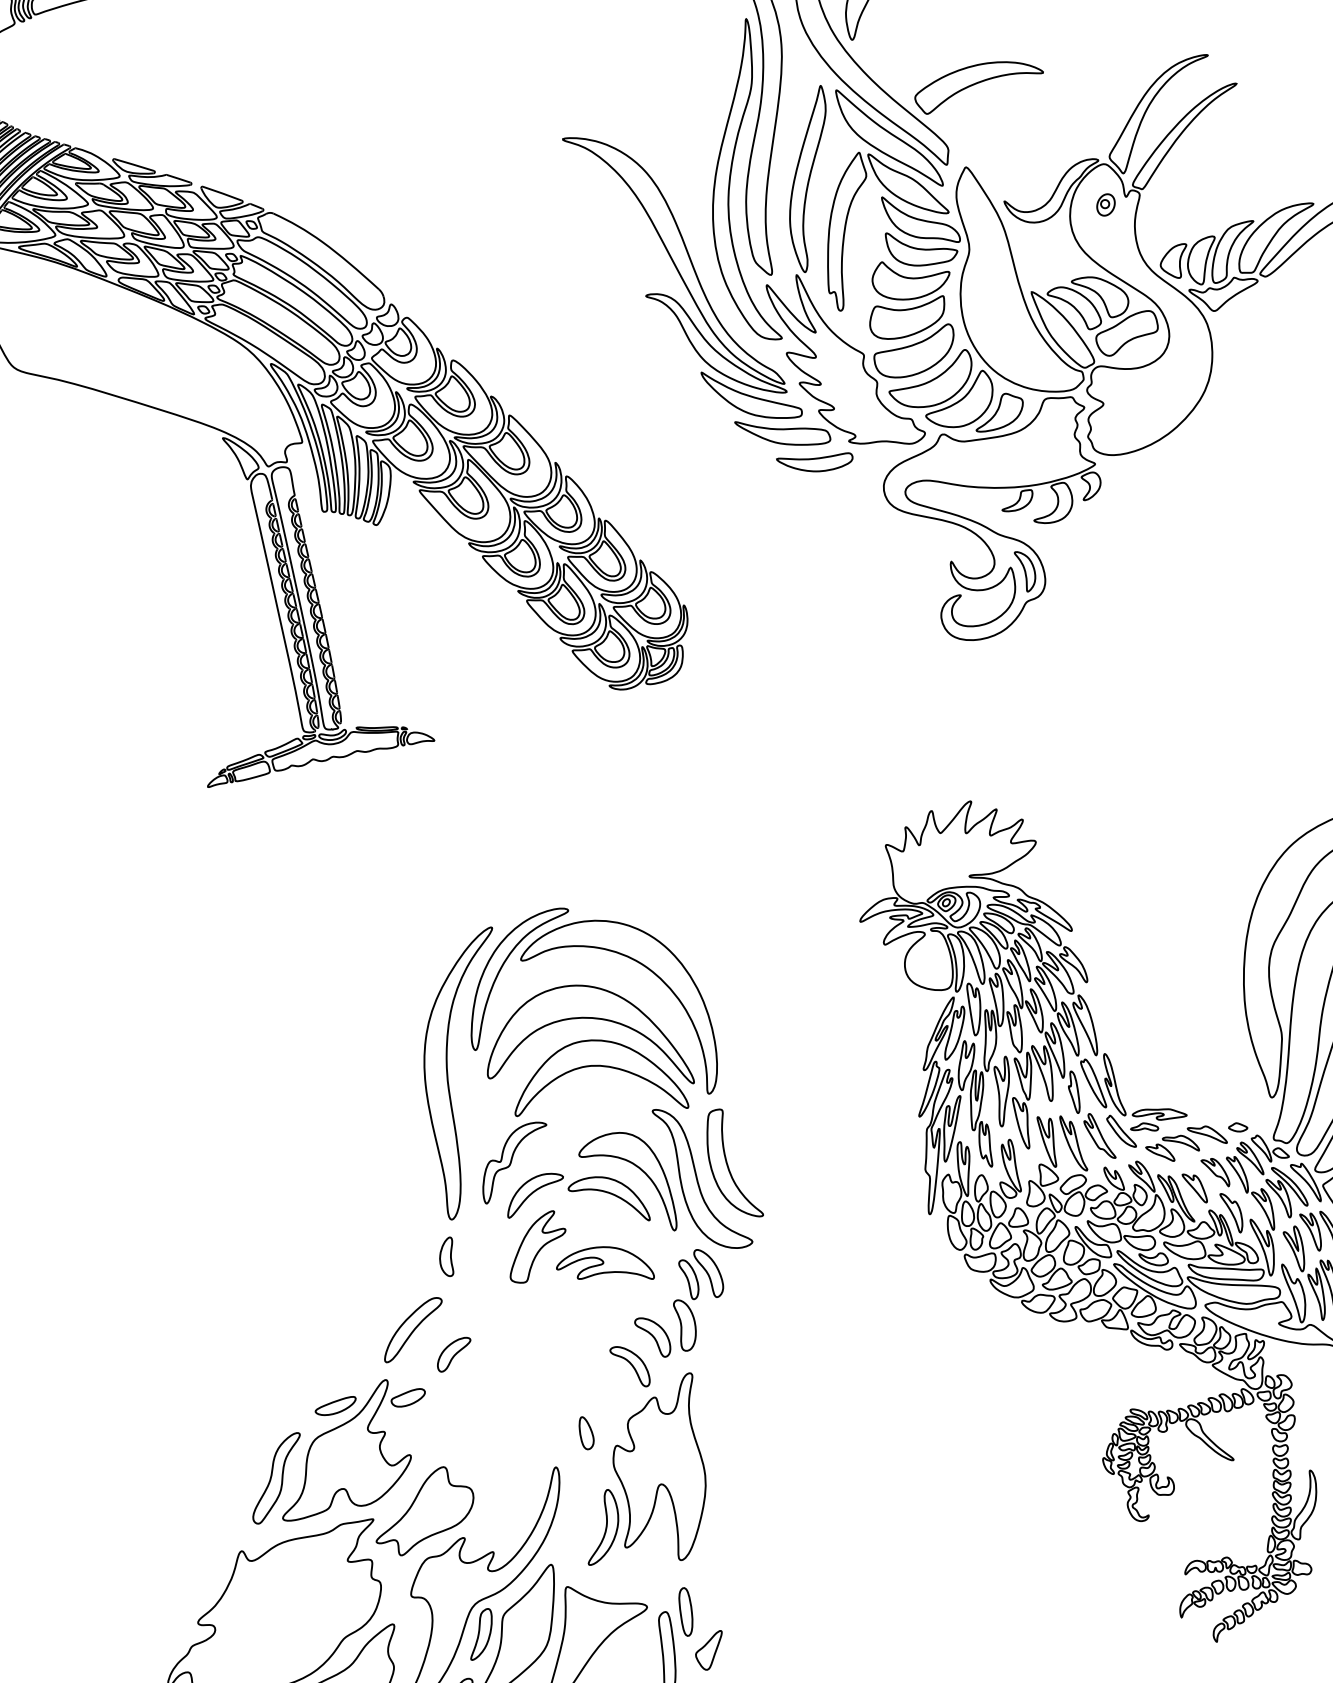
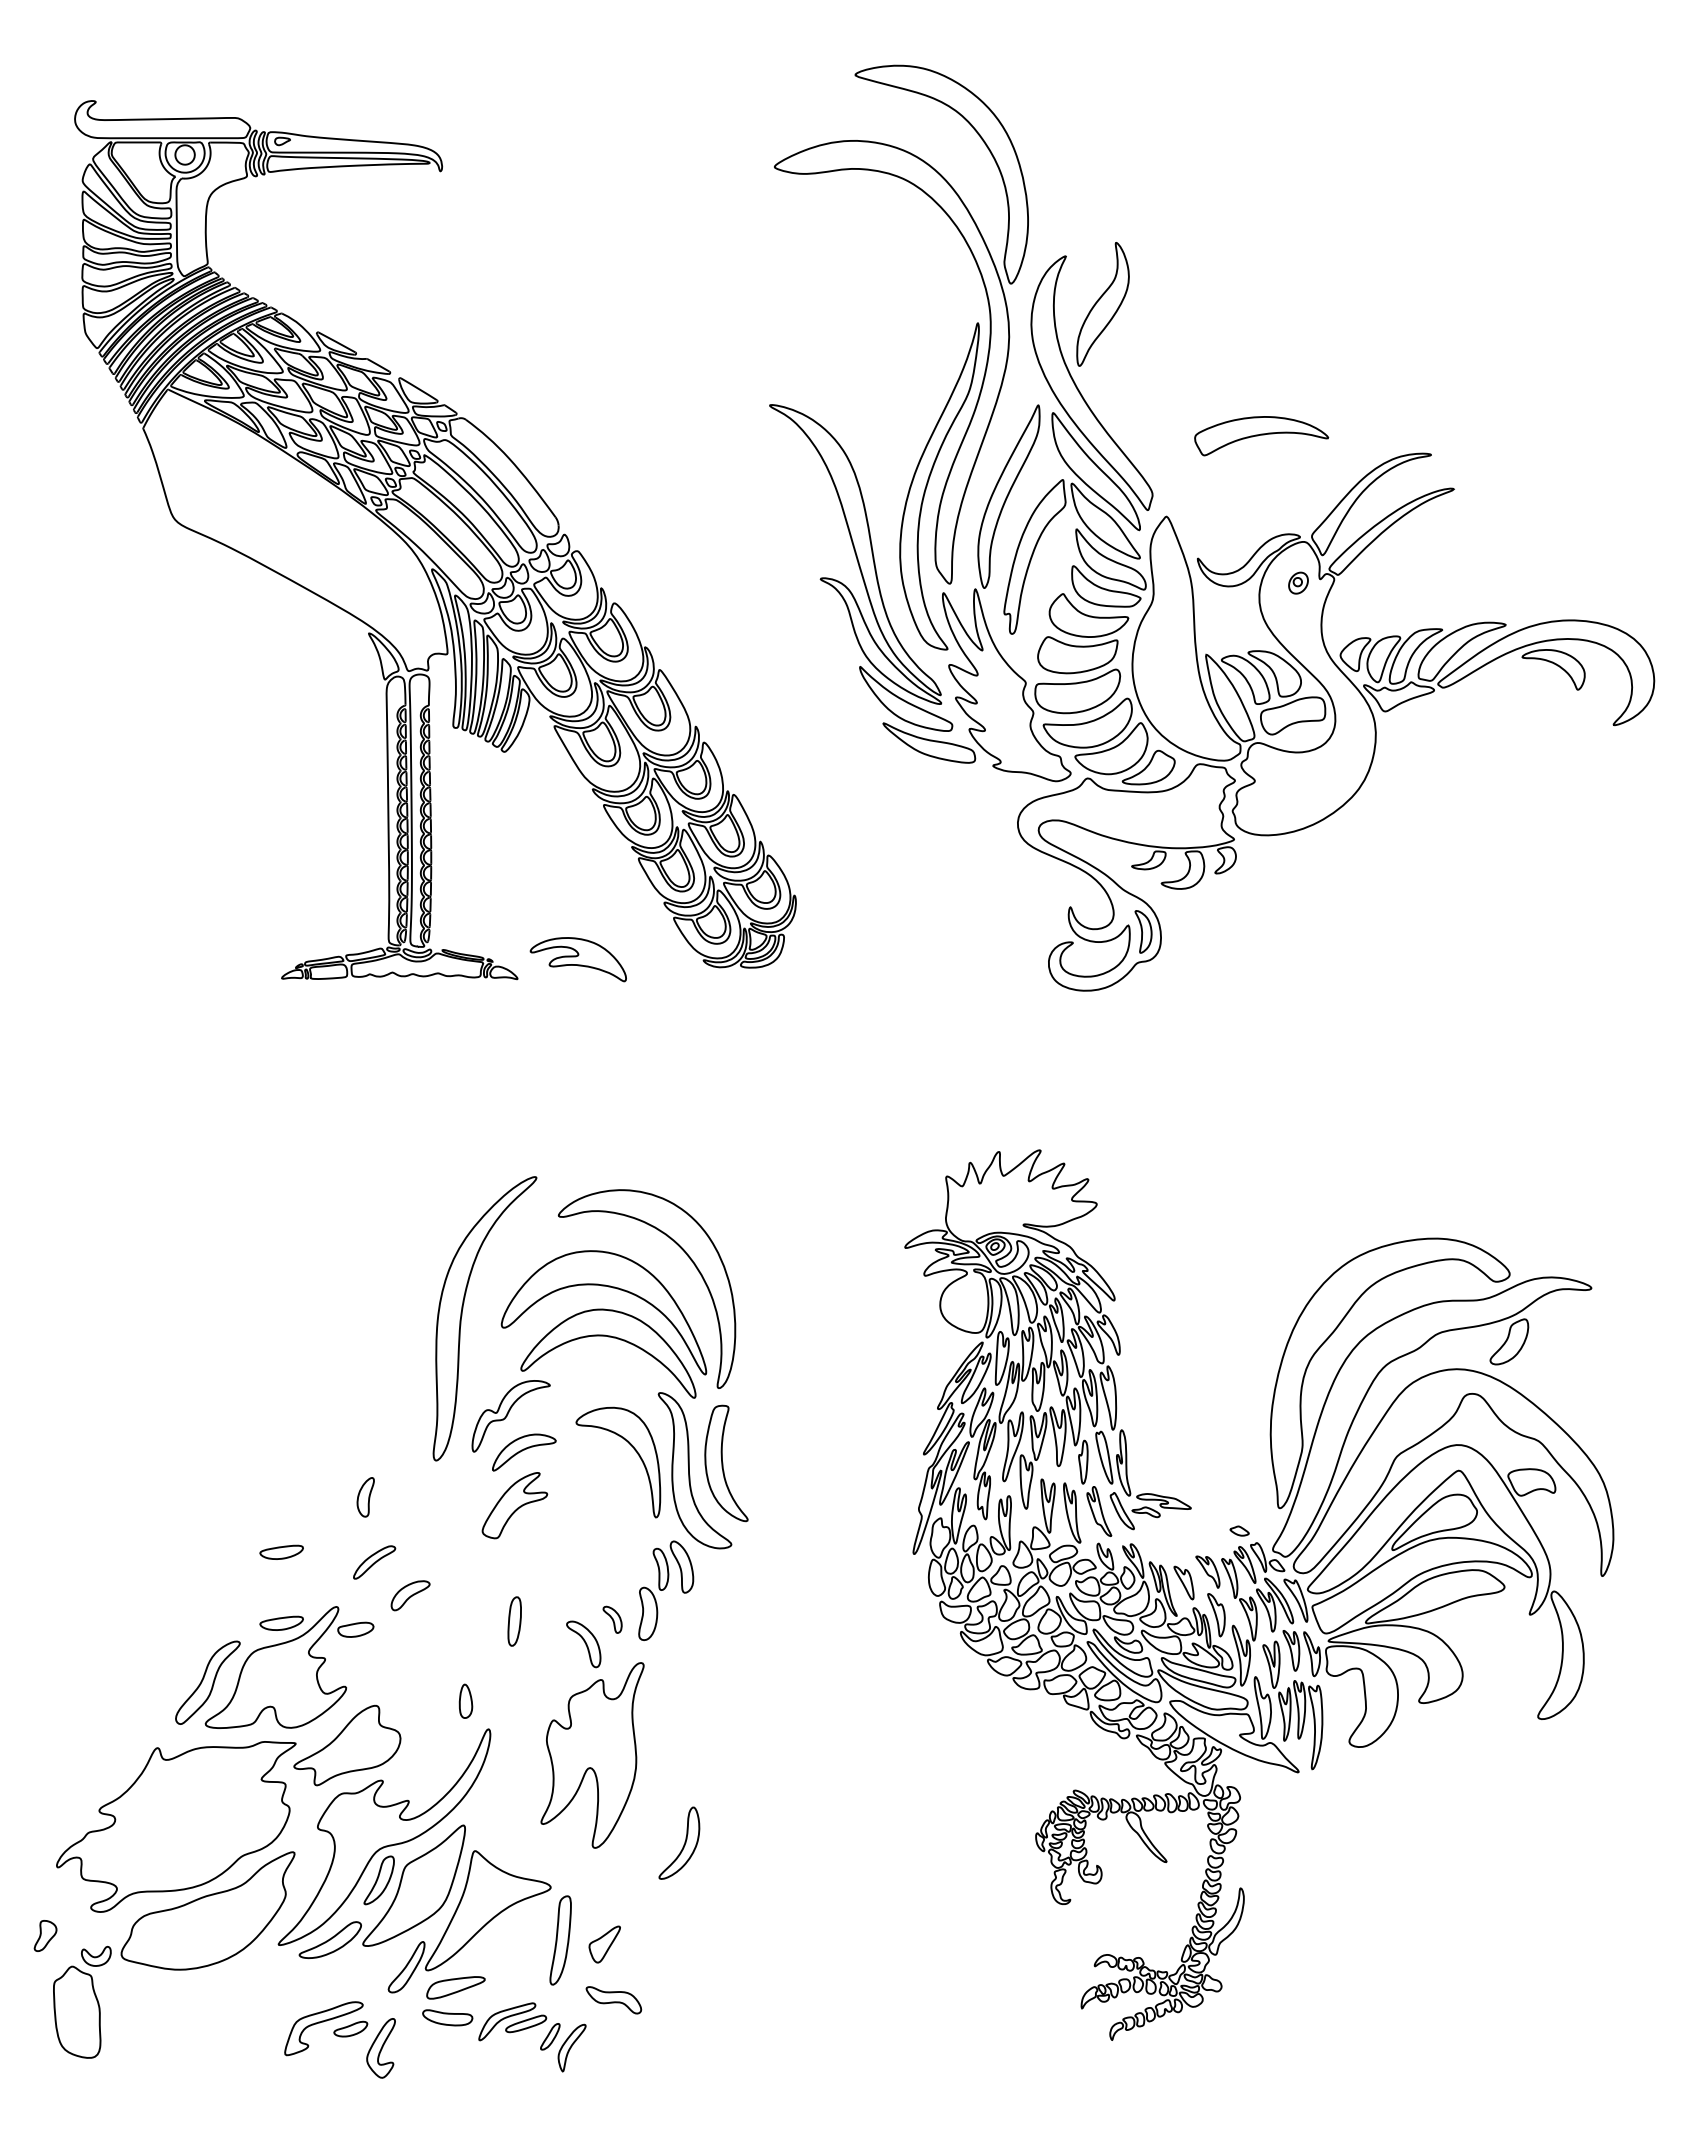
part: (978, 84) -> (1261, 436), moved
part: (815, 461) -> (955, 779), removed
part: (501, 970) -> (536, 1222), removed
part: (1186, 1143) -> (1184, 1536), removed
part: (610, 1194) -> (599, 1468), removed
part: (447, 1257) -> (365, 1497), moved
part: (603, 1267) -> (577, 959), moved
part: (413, 1329) -> (374, 1562), size x0.6
part: (321, 1337) -> (281, 1551), added
part: (653, 1337) -> (612, 1619), size x0.6
part: (585, 1432) -> (465, 1700), moved
part: (601, 1526) -> (679, 1842), moved
part: (685, 1611) -> (514, 1621), moved

